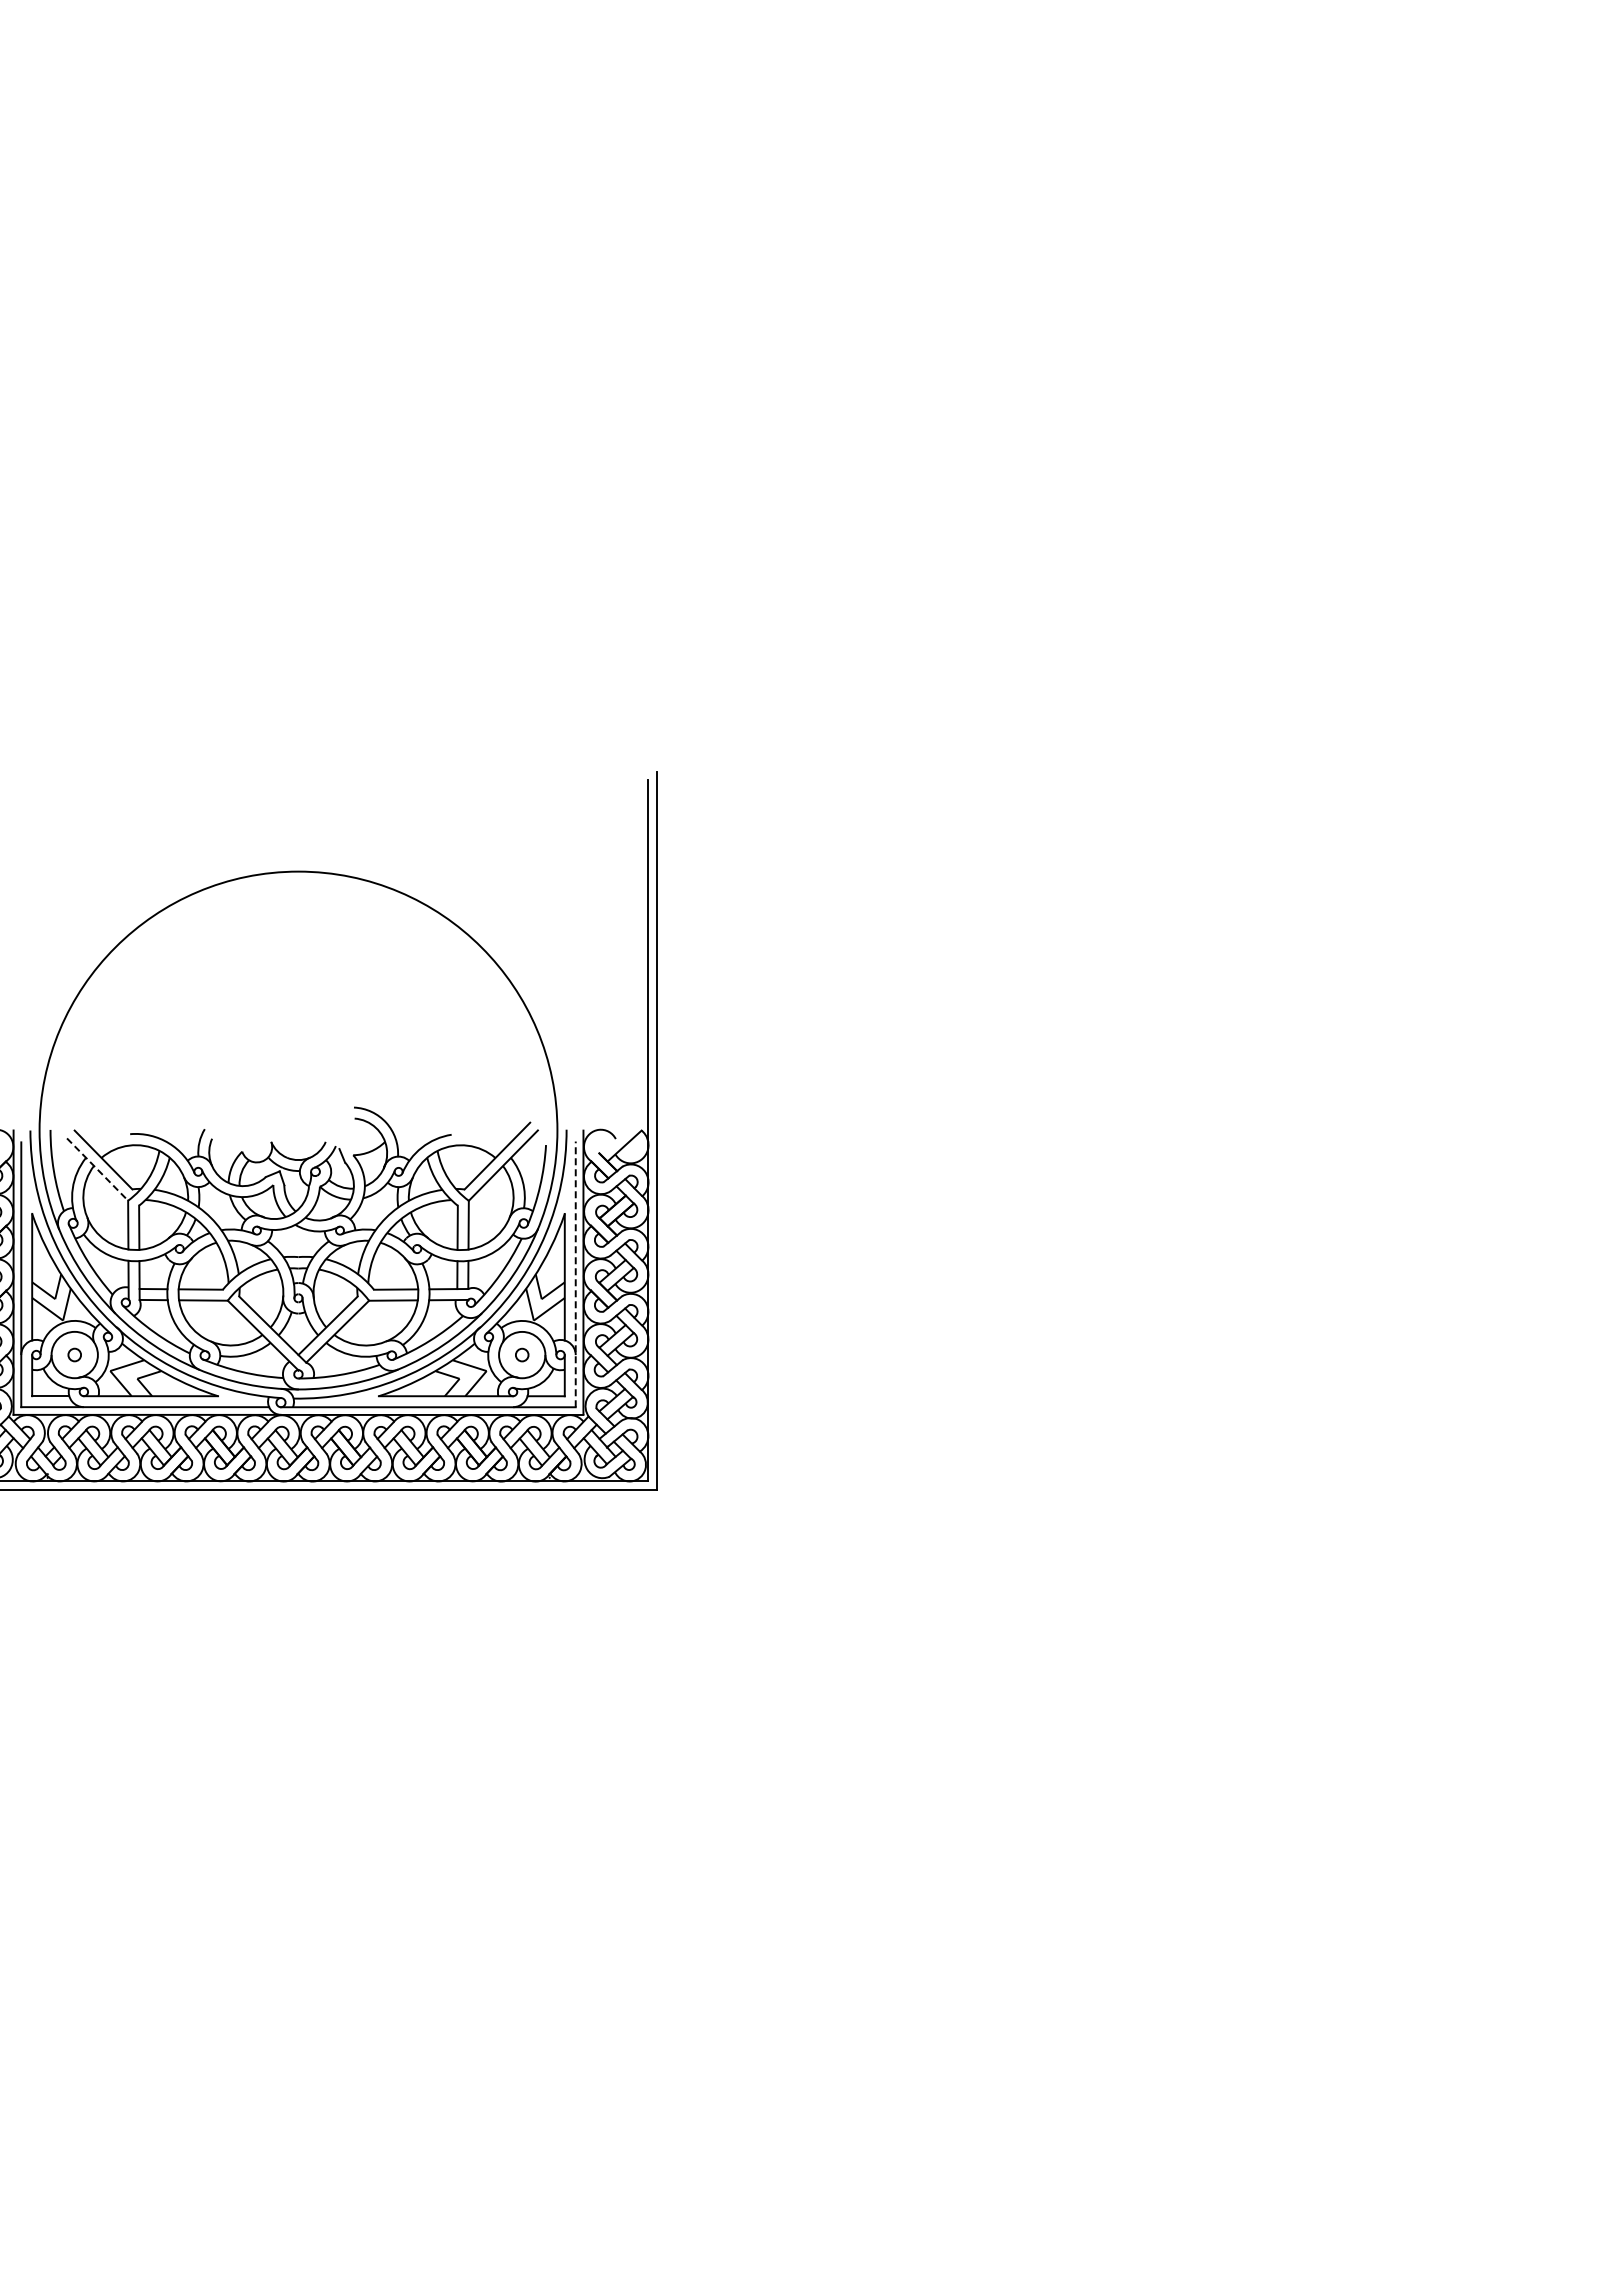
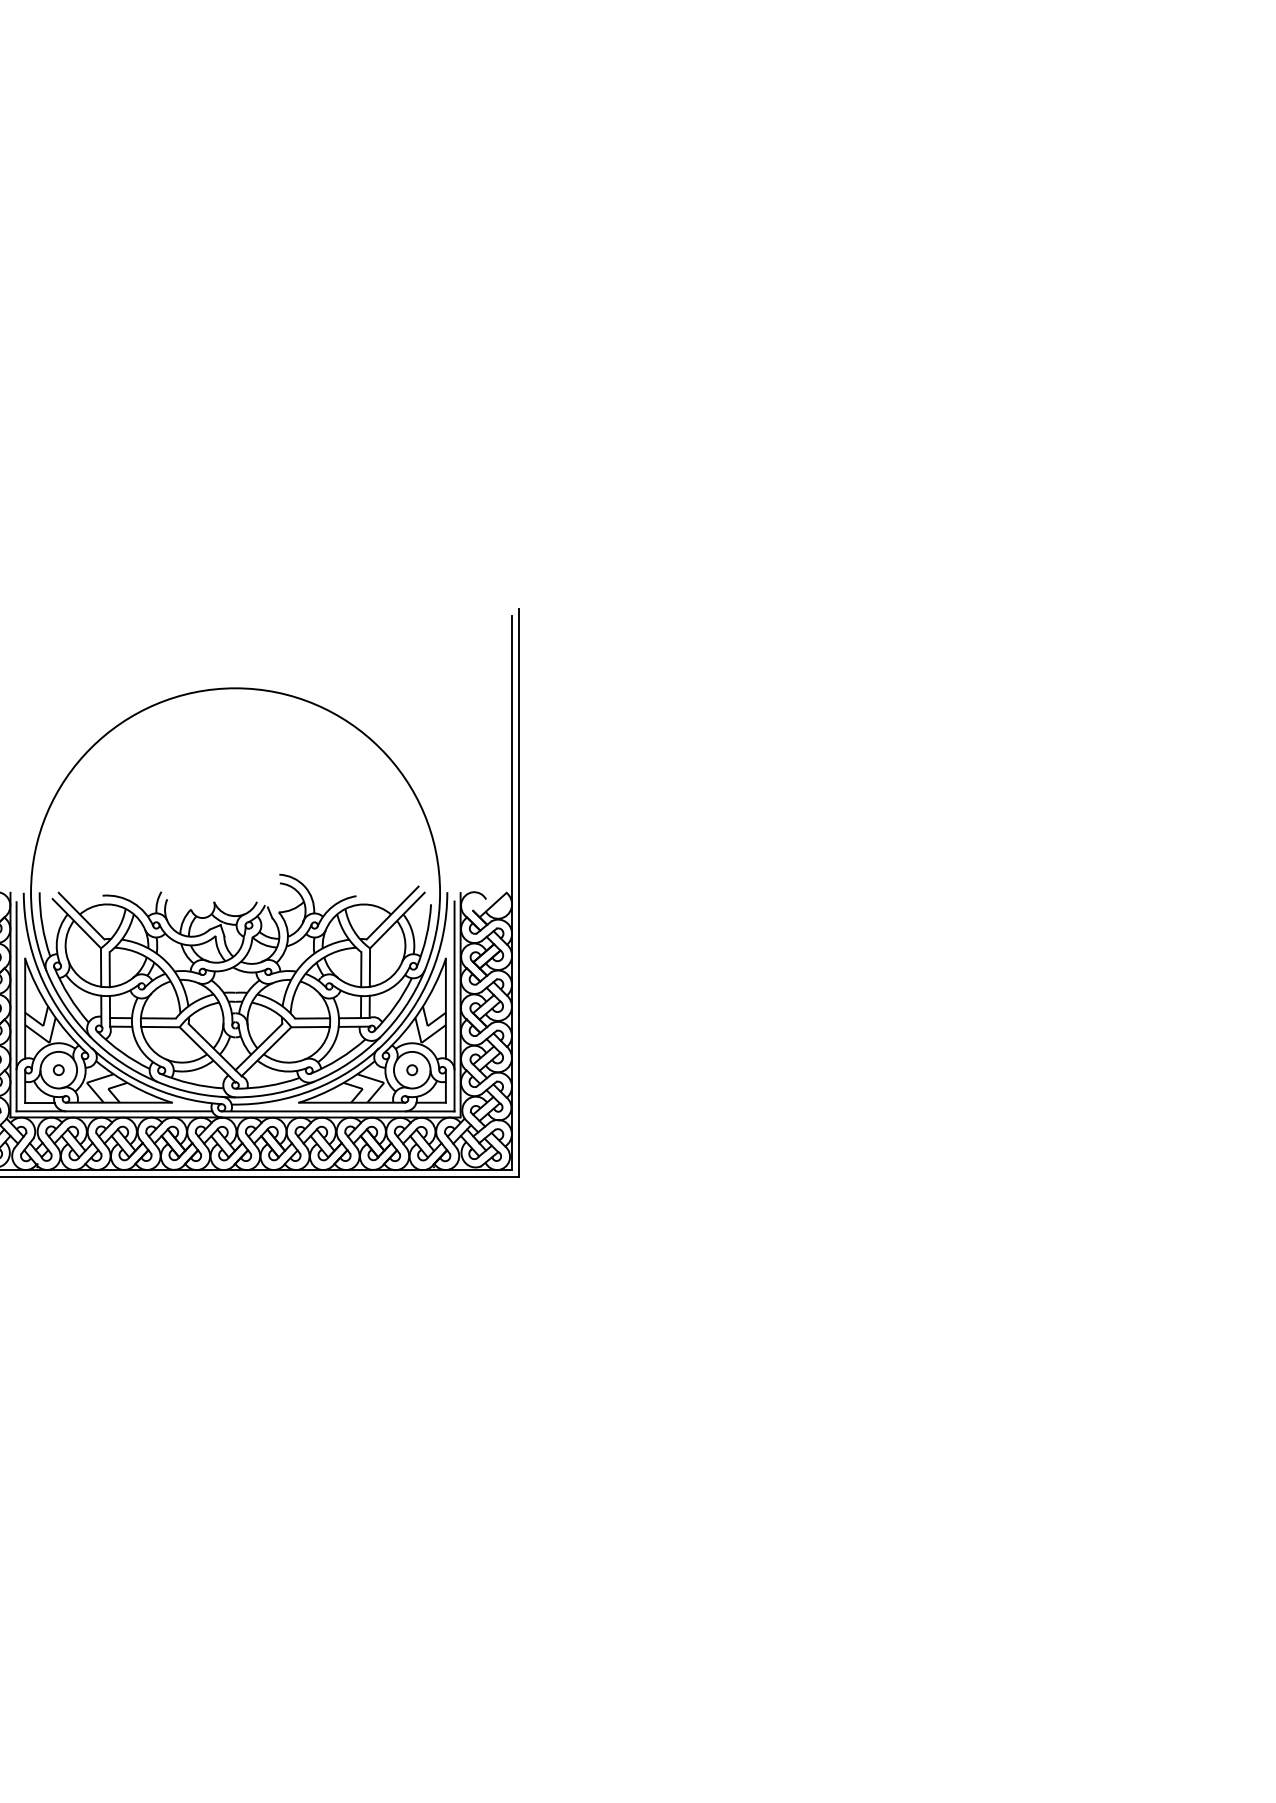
line: (97, 1169) -> (76, 923), dashed -> solid
line: (575, 1274) -> (454, 1006), dashed -> solid

